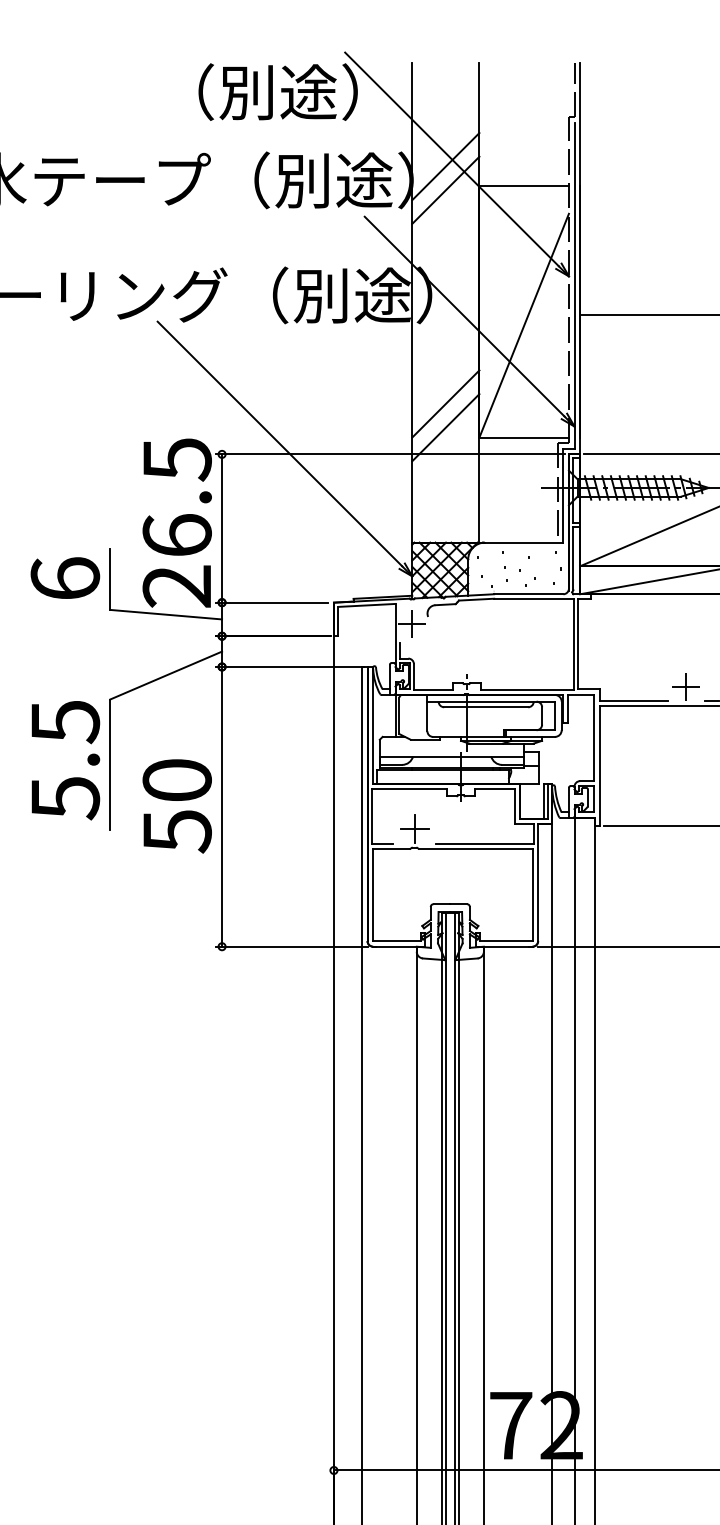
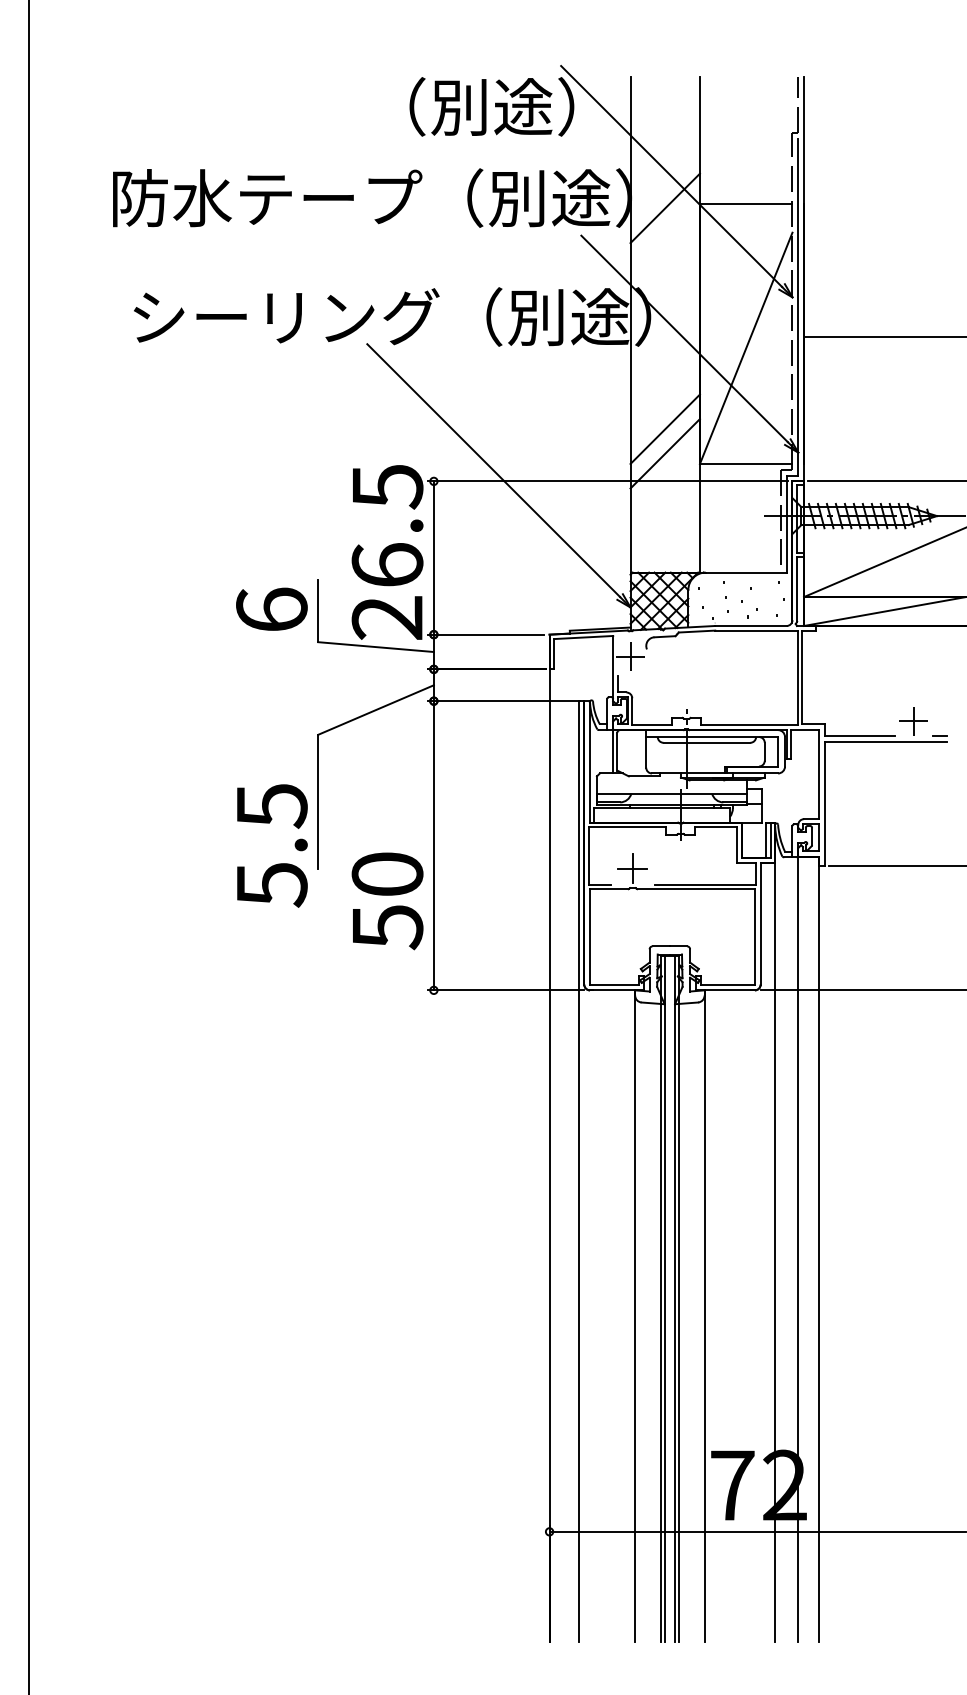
line: (445, 166) -> (664, 183), removed
text: (65, 760) -> (272, 845), moved
text: (177, 806) -> (387, 901), moved

